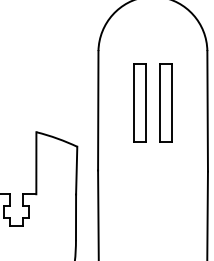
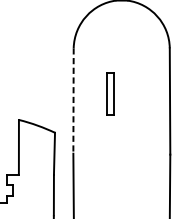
part: (139, 102) -> (109, 93), size x0.6
part: (165, 102) -> (132, 93), removed
line: (98, 110) -> (73, 100), solid -> dashed

